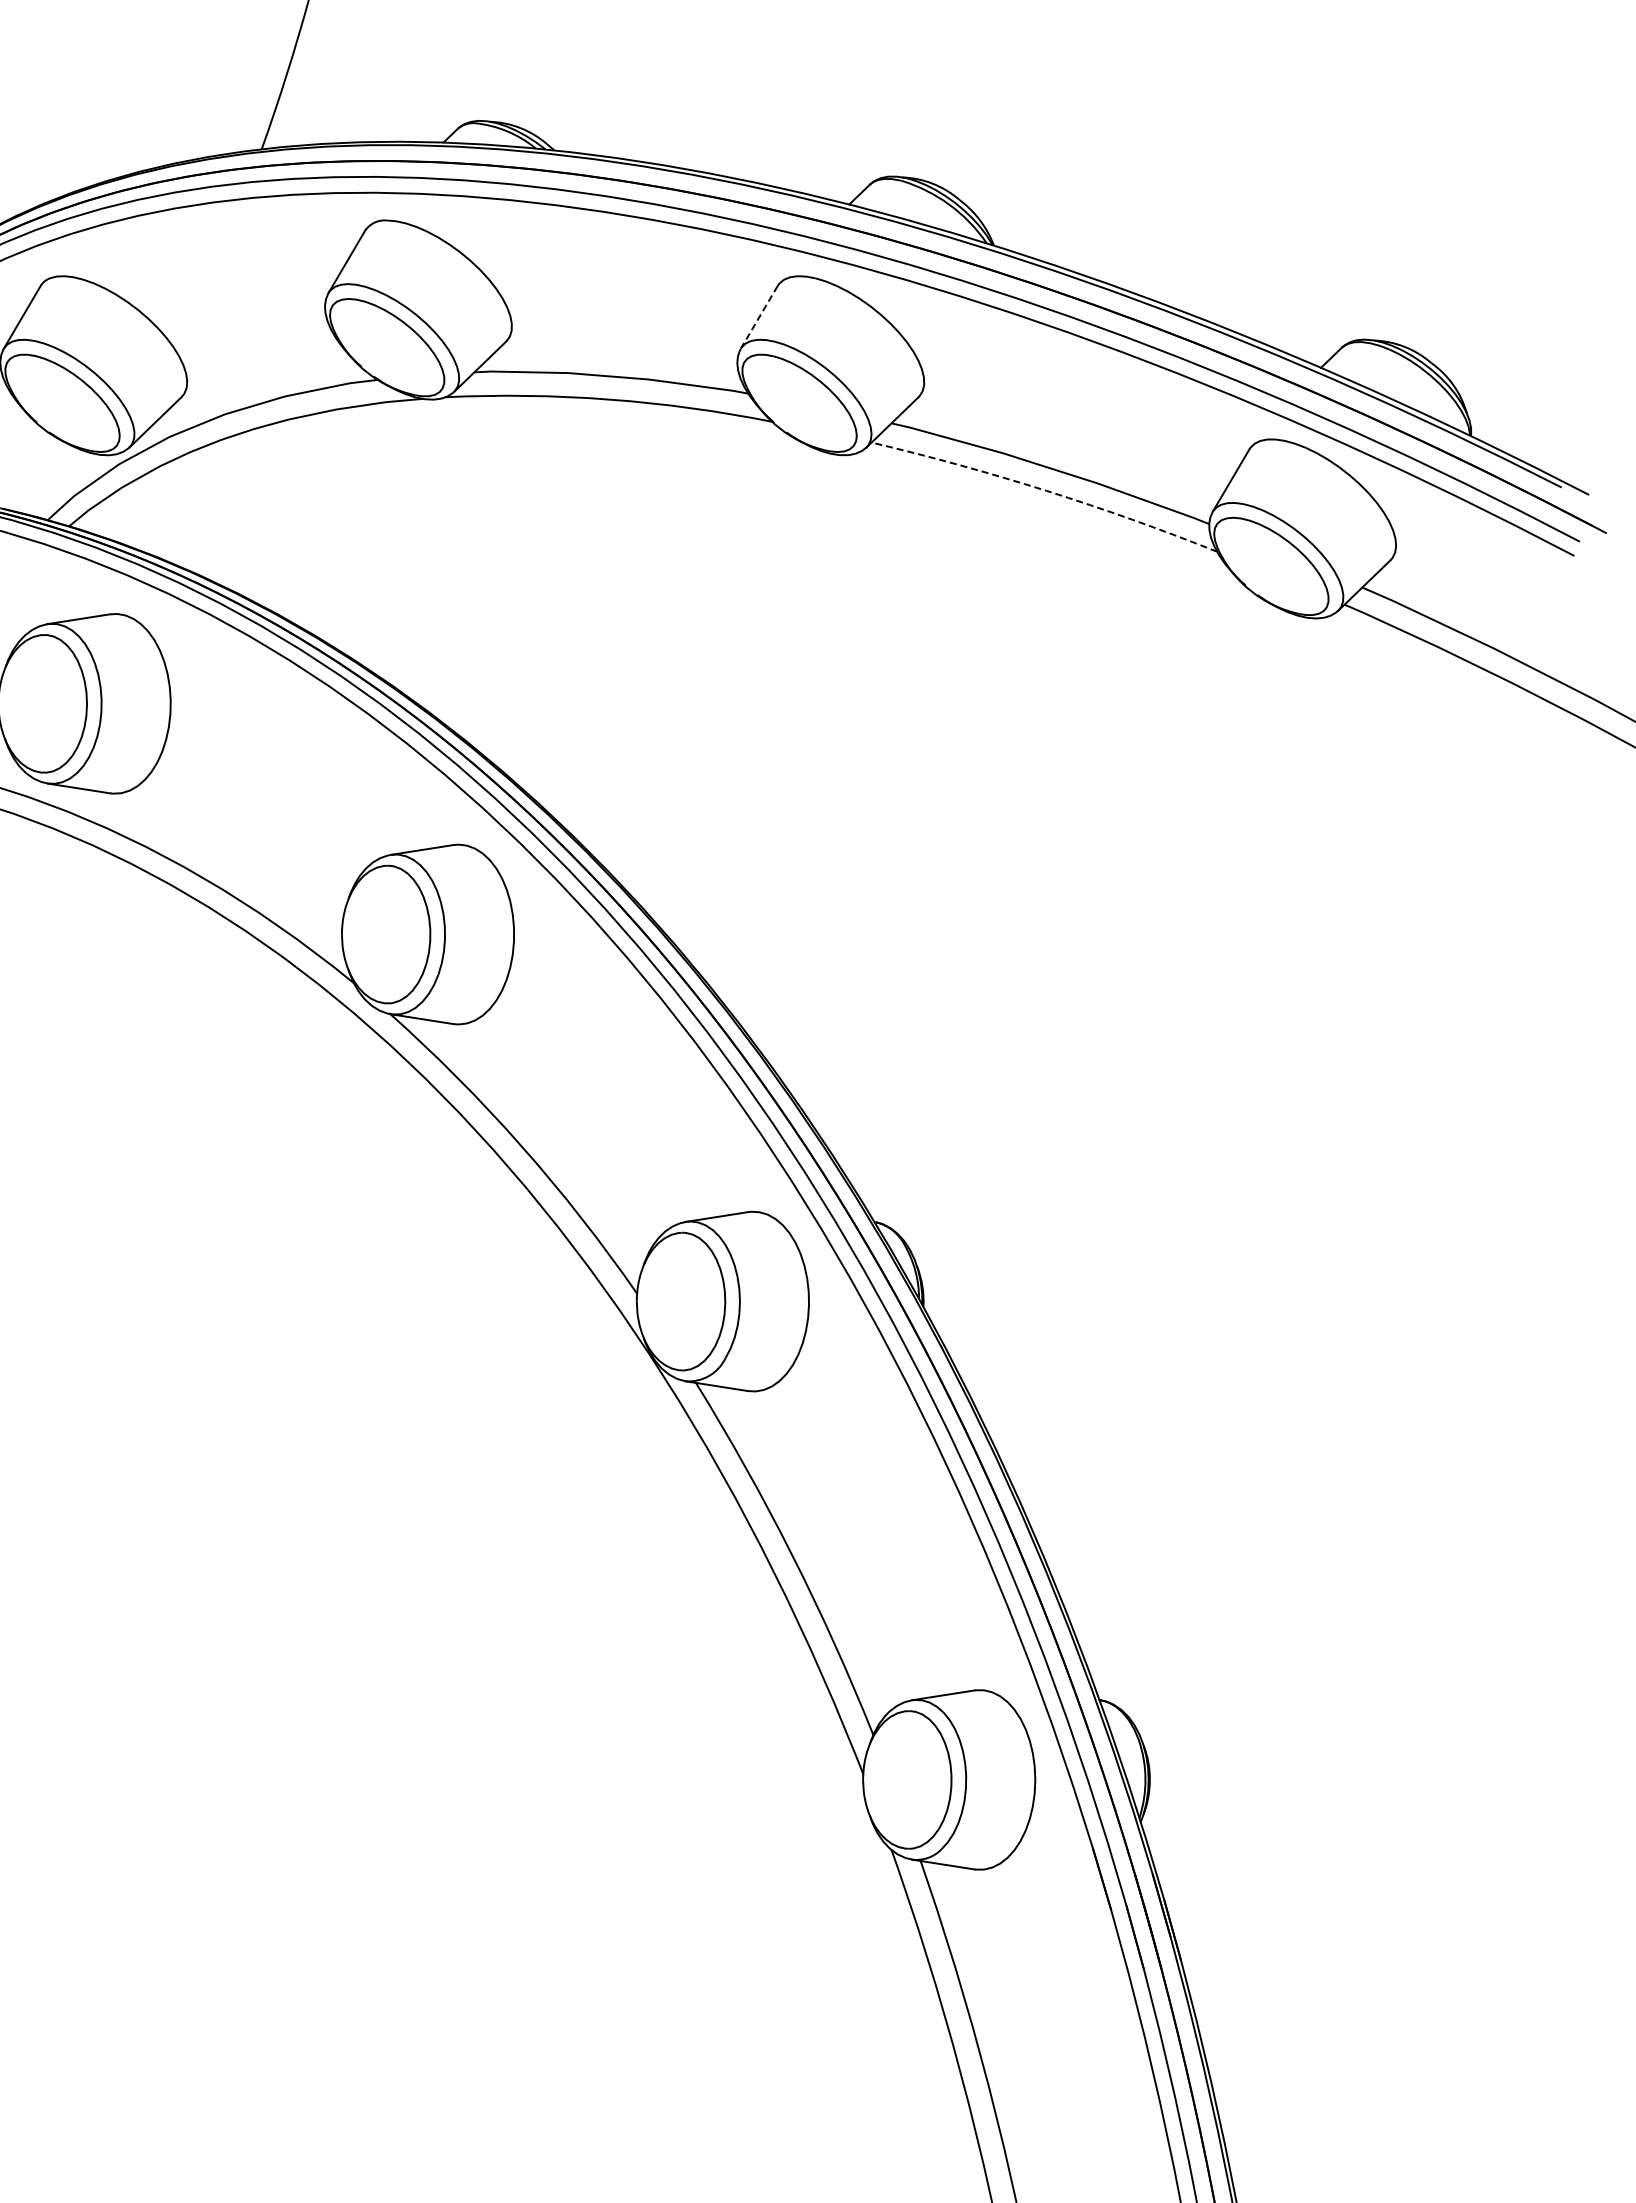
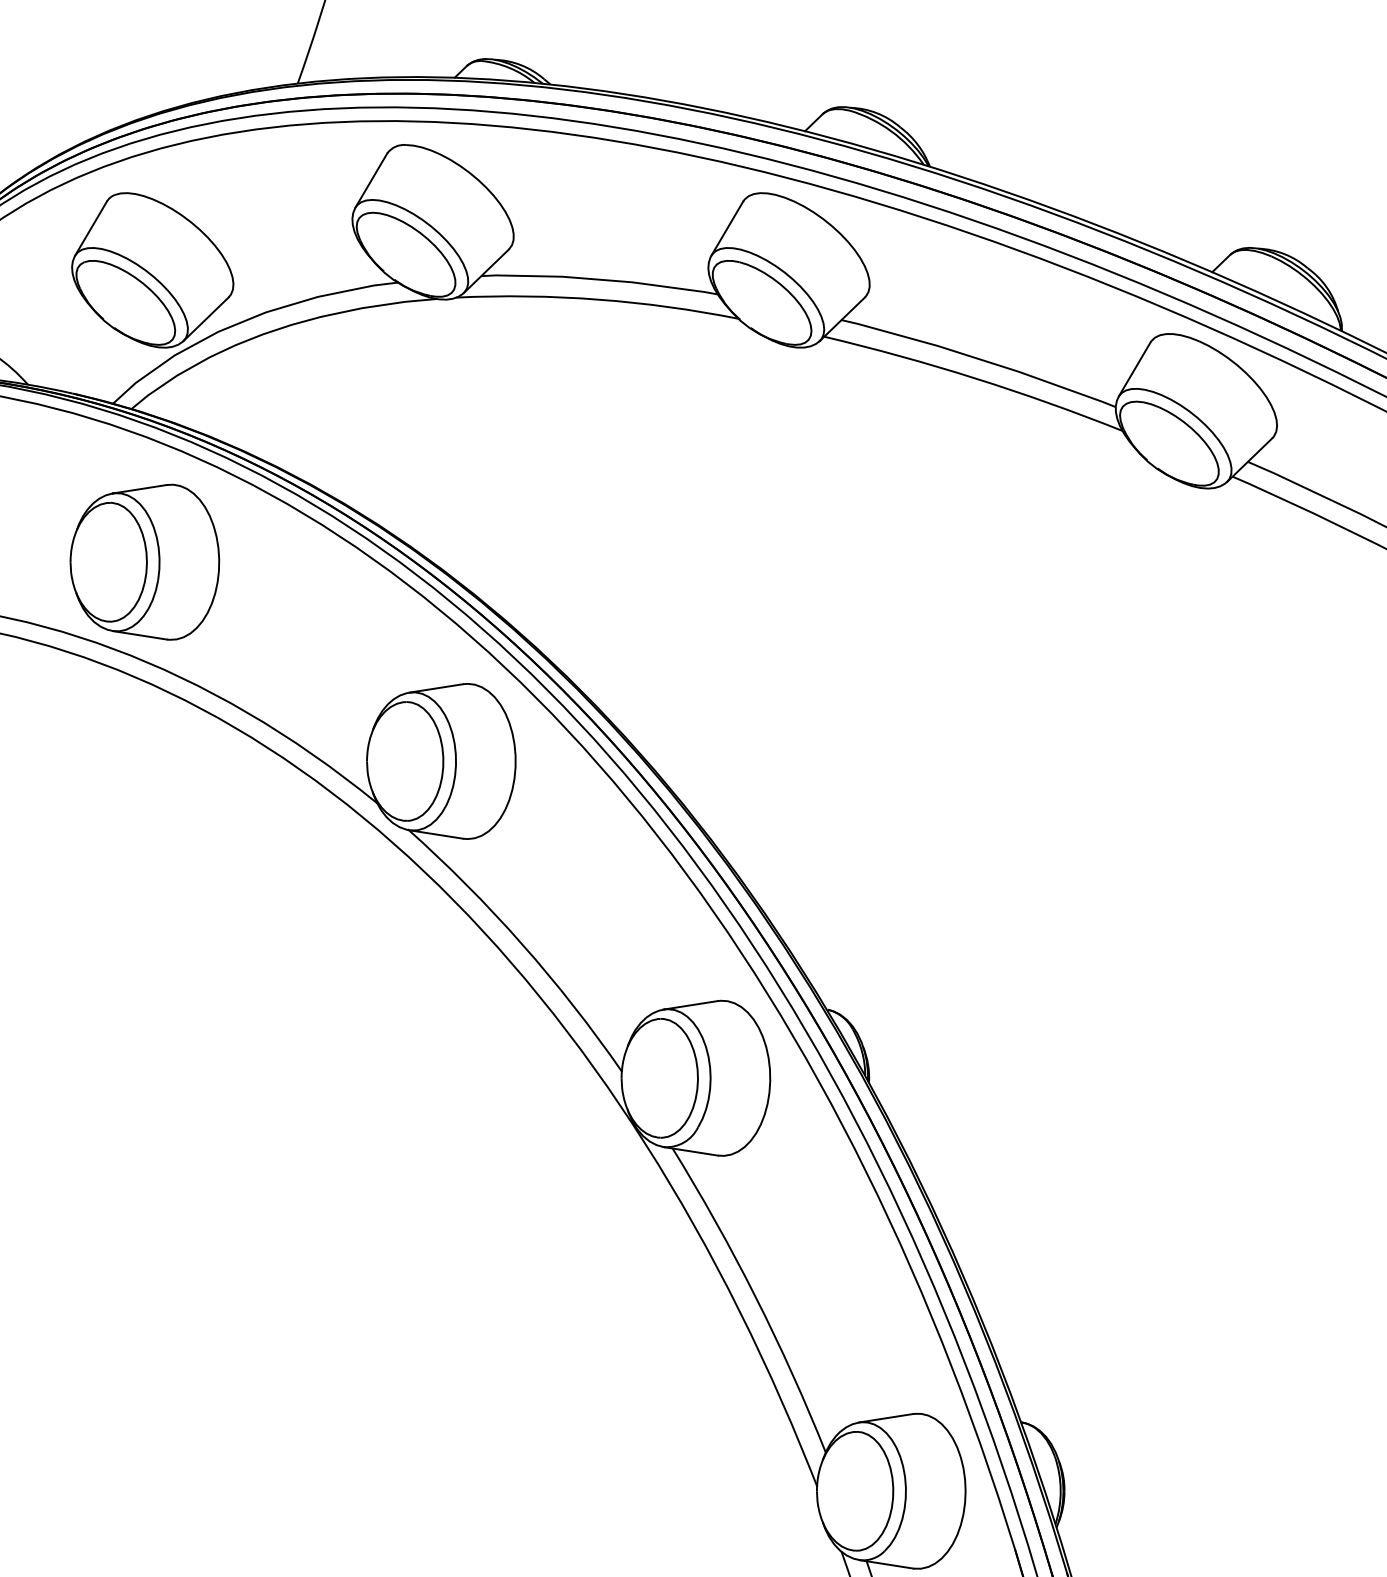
line: (759, 317) -> (727, 228), dashed -> solid
arc: (1046, 490) -> (975, 378), dashed -> solid

